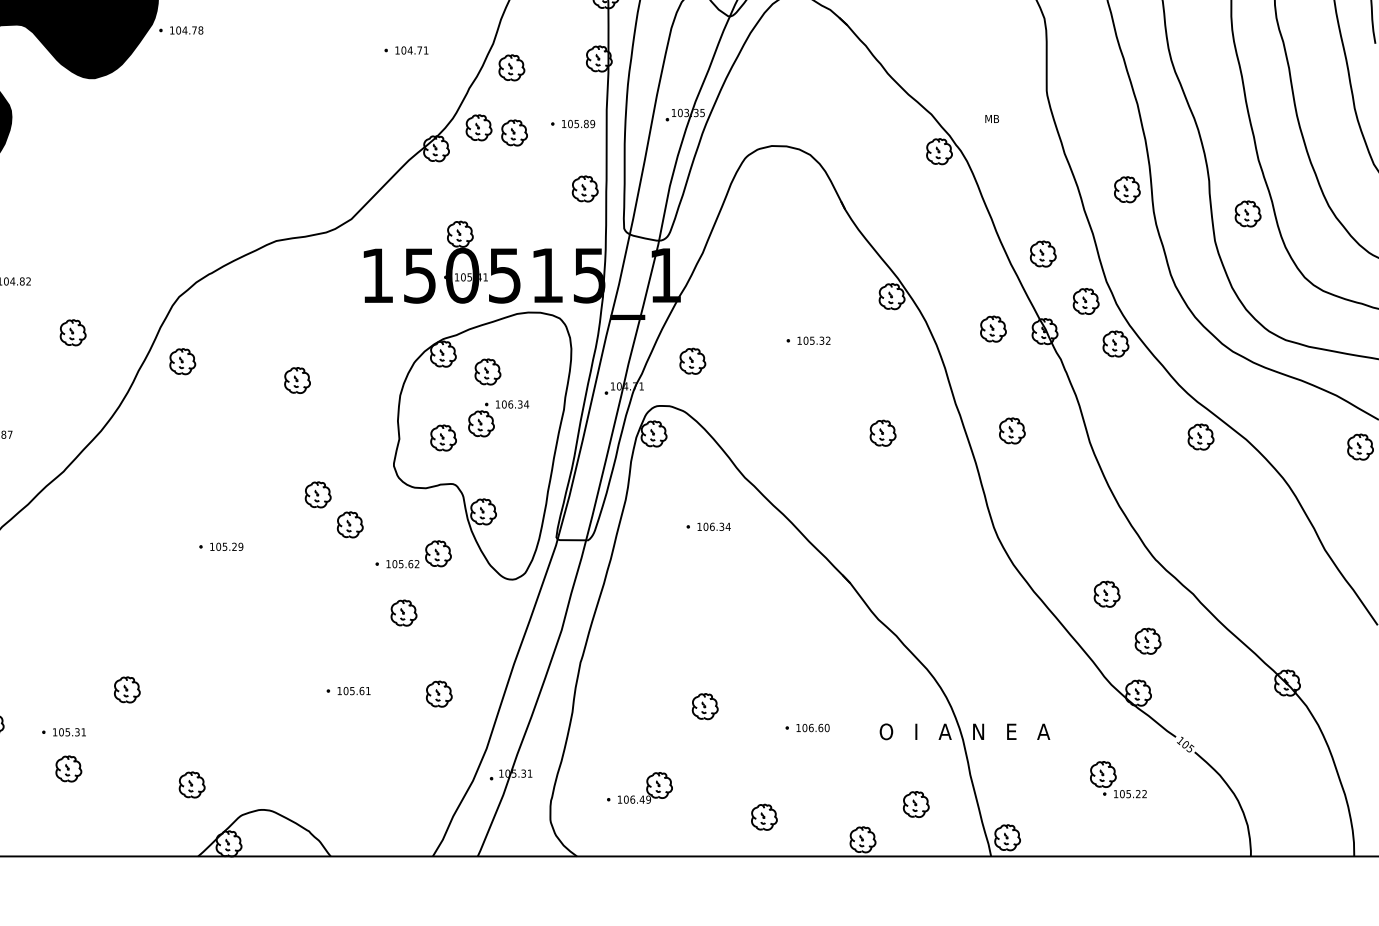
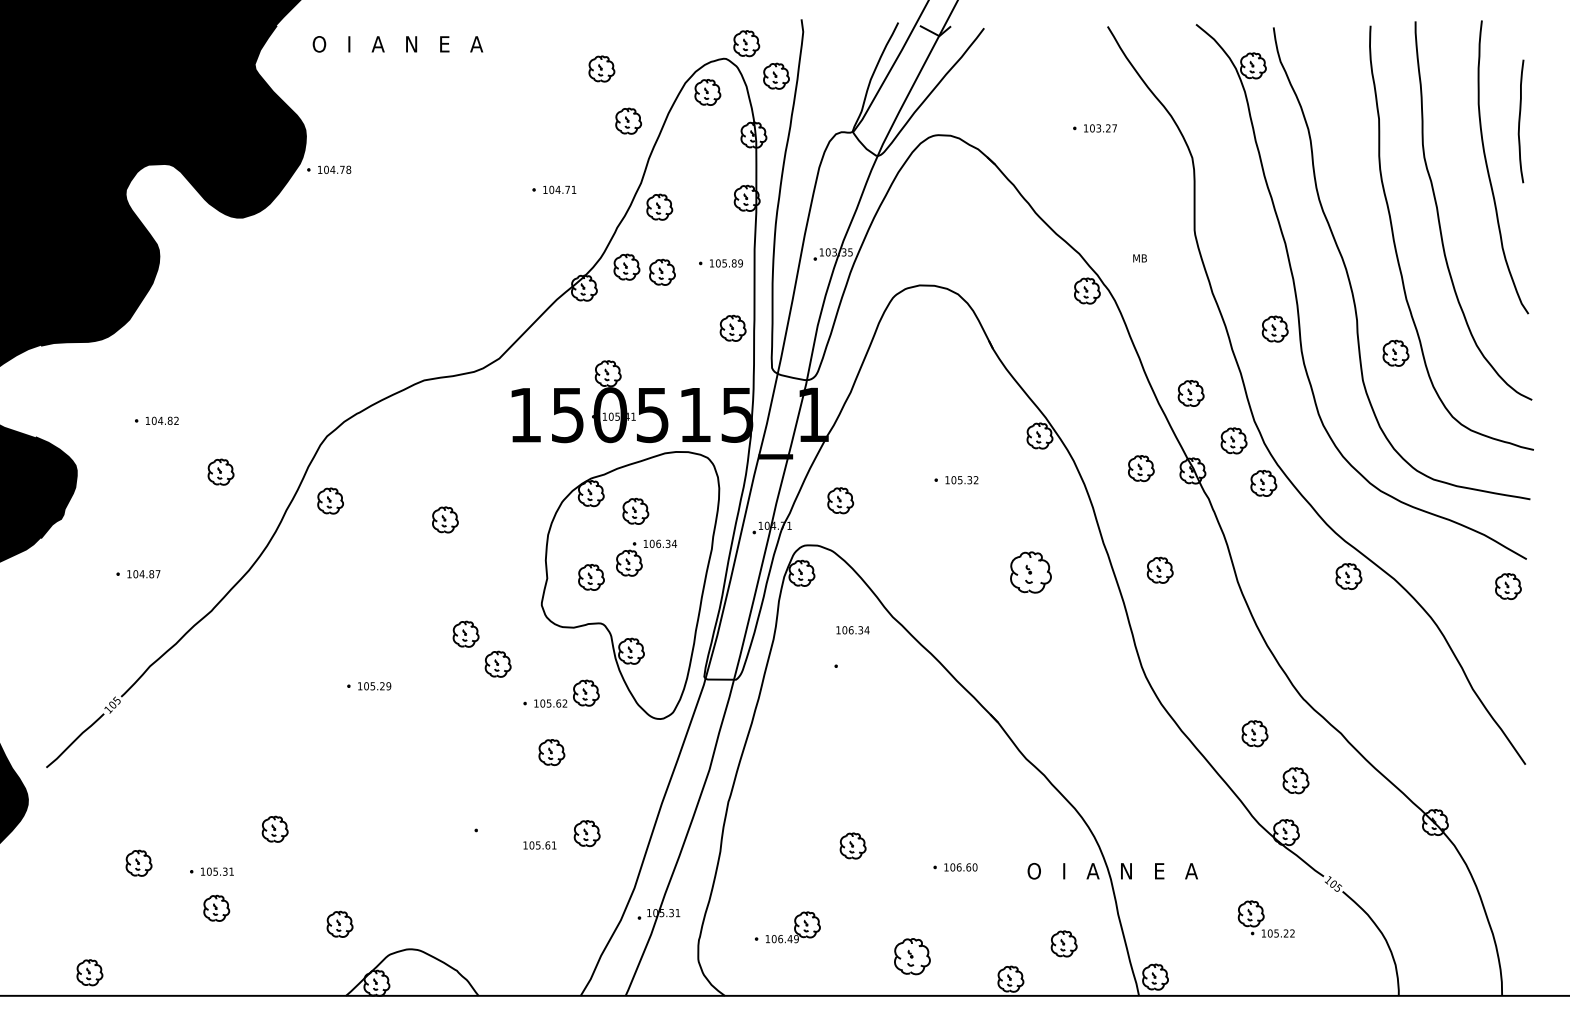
part: (882, 433) -> (1030, 572), size x1.6
text: (713, 527) -> (852, 630), moved
text: (353, 691) -> (539, 845), moved
part: (763, 817) -> (911, 956), size x1.4

